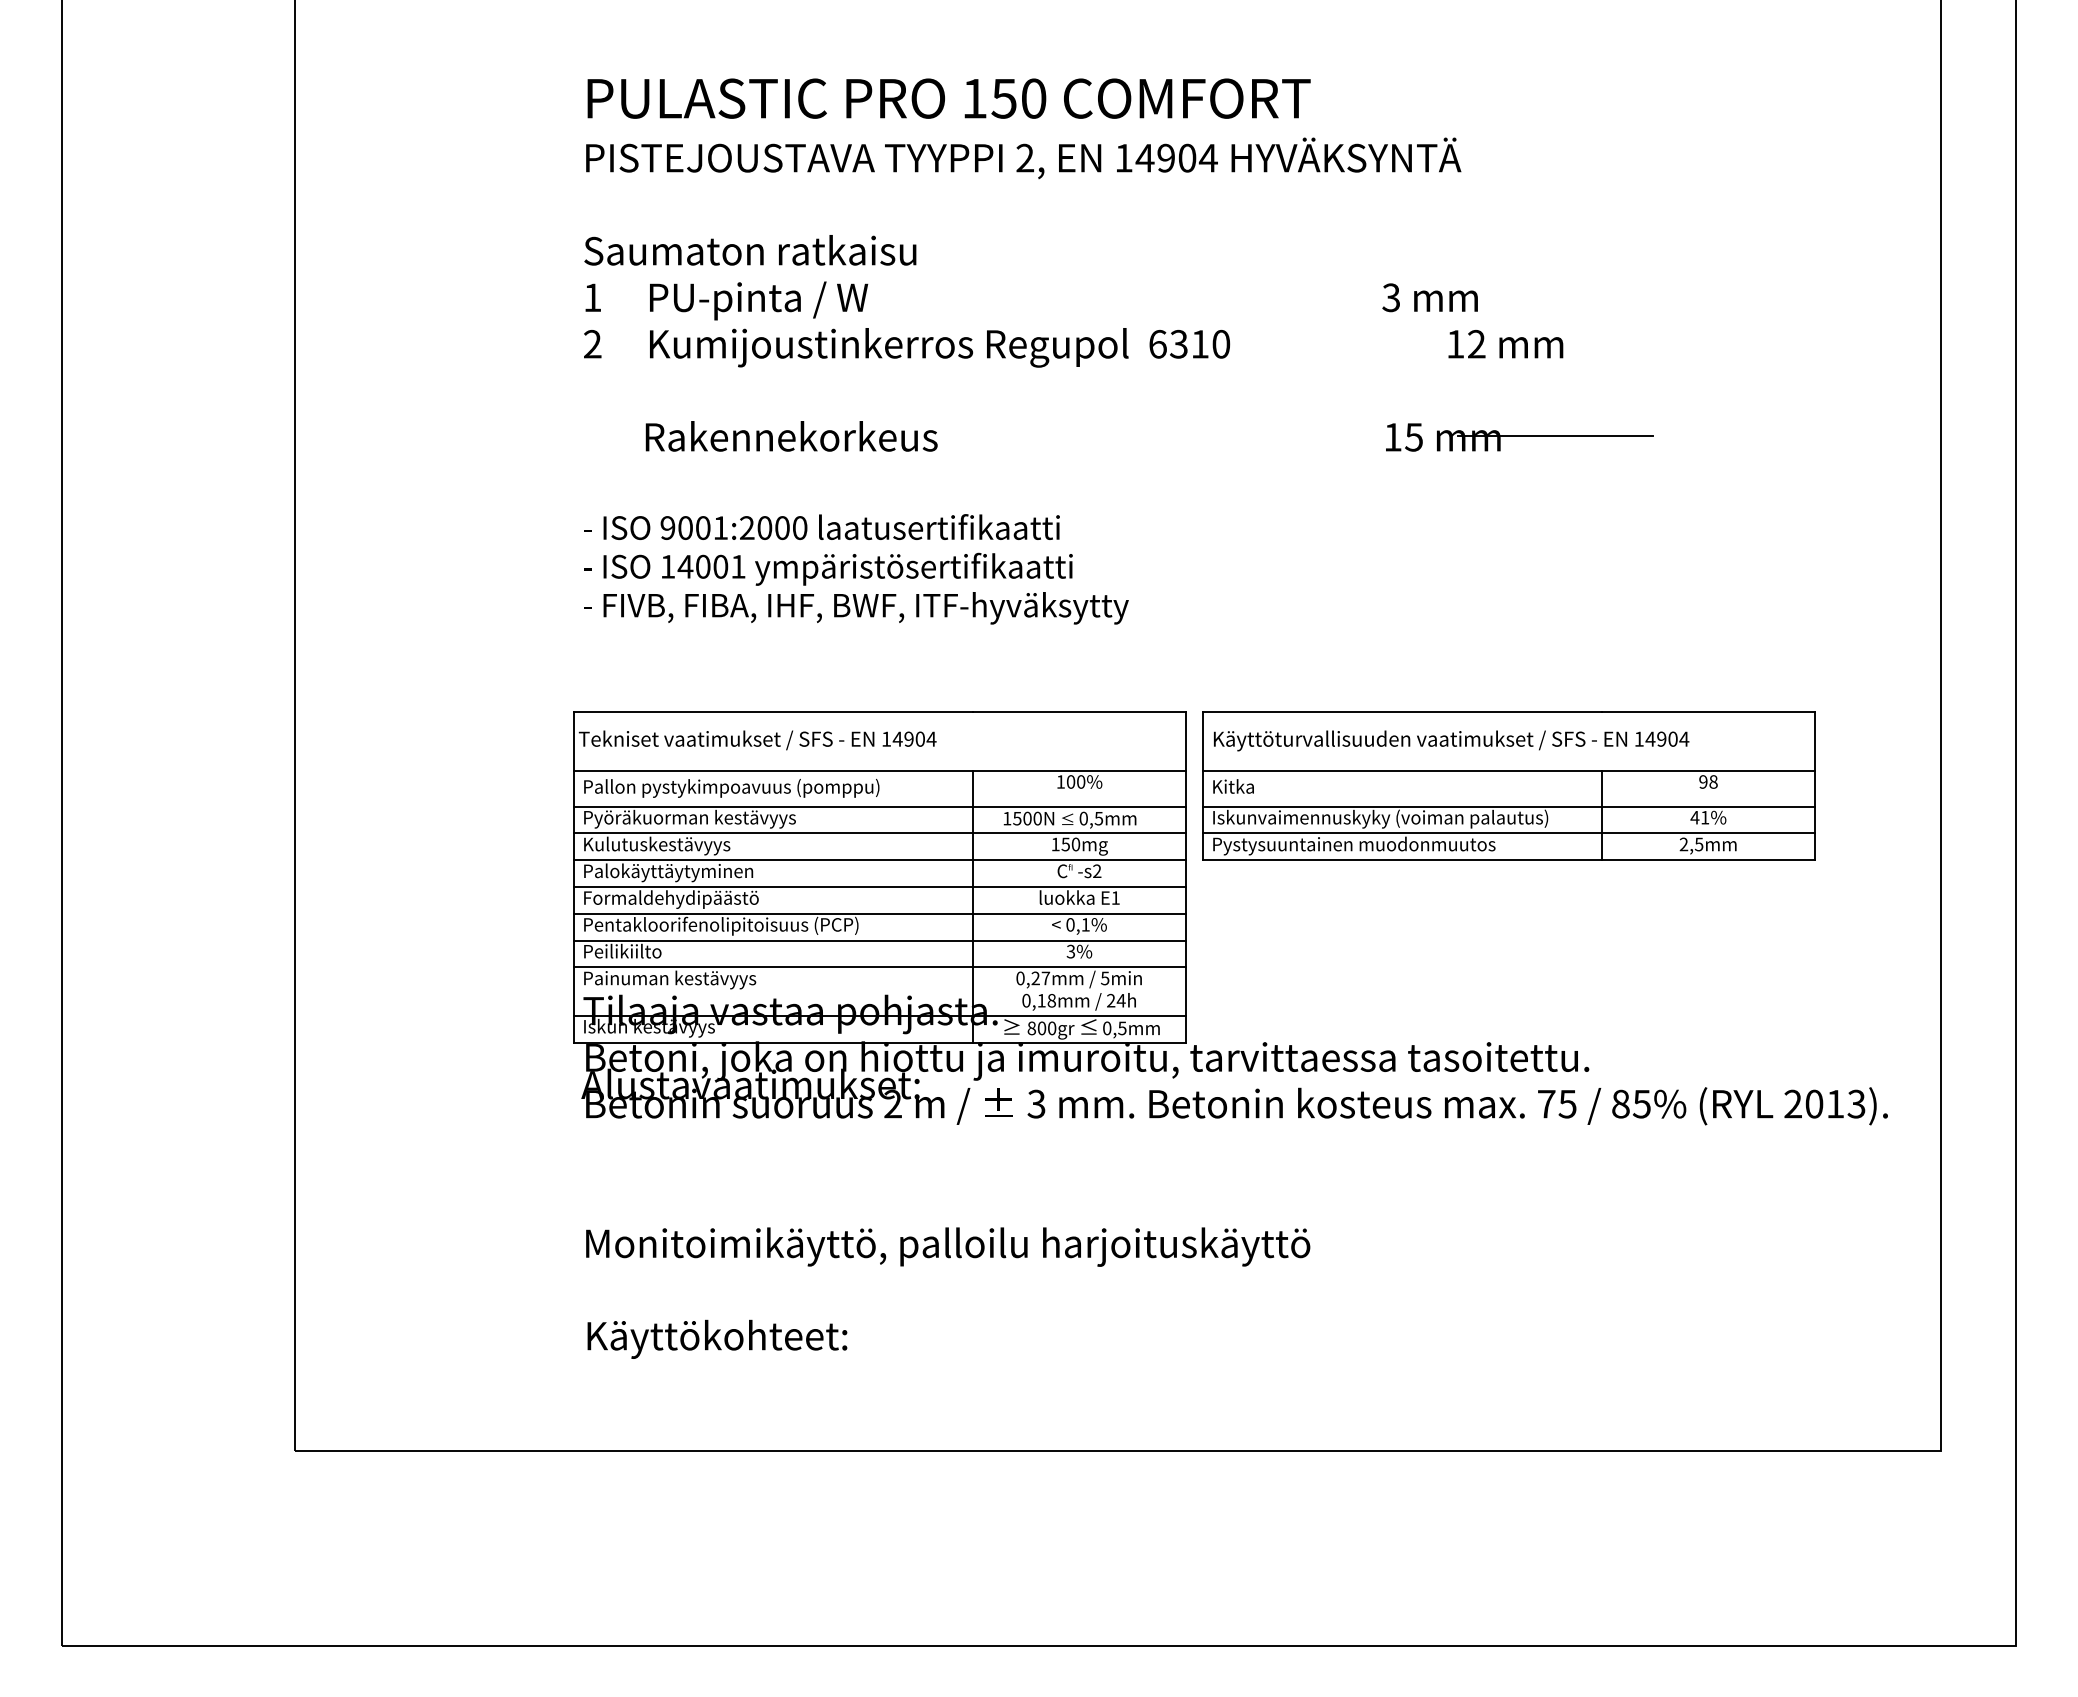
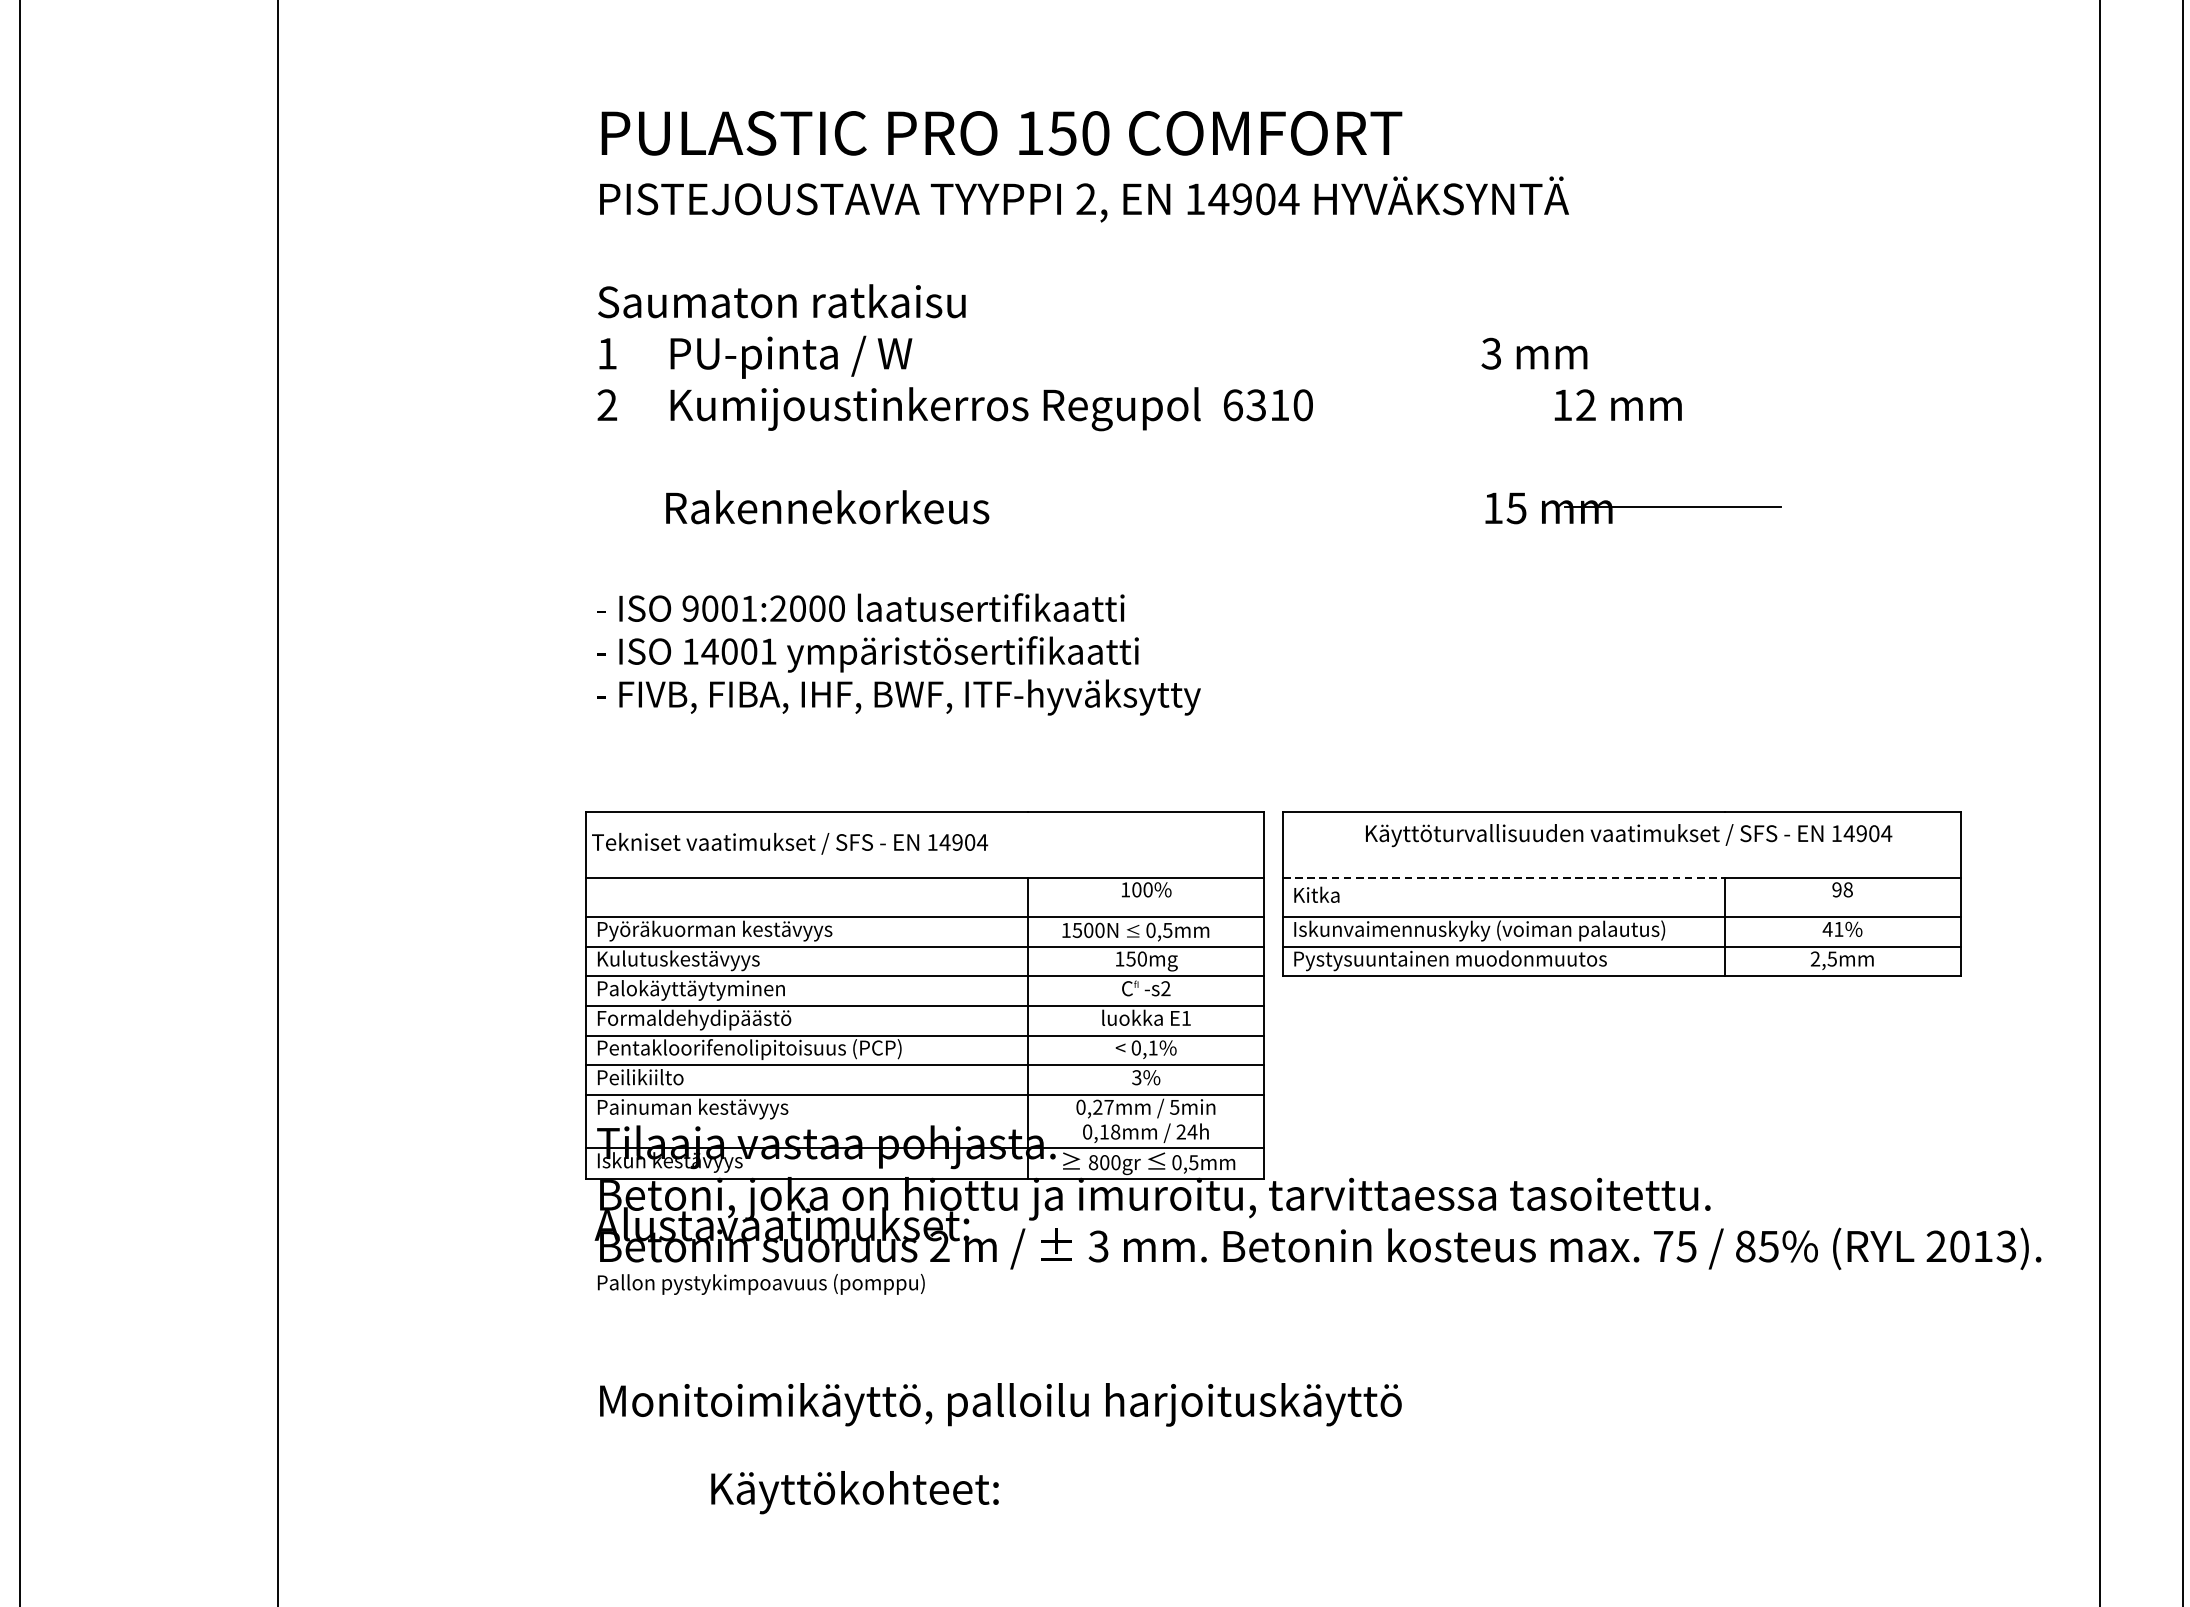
text: (1451, 740) -> (1628, 835), moved
line: (1402, 770) -> (1503, 877), solid -> dashed
text: (731, 788) -> (760, 1284), moved
text: (717, 1338) -> (855, 1491), moved

